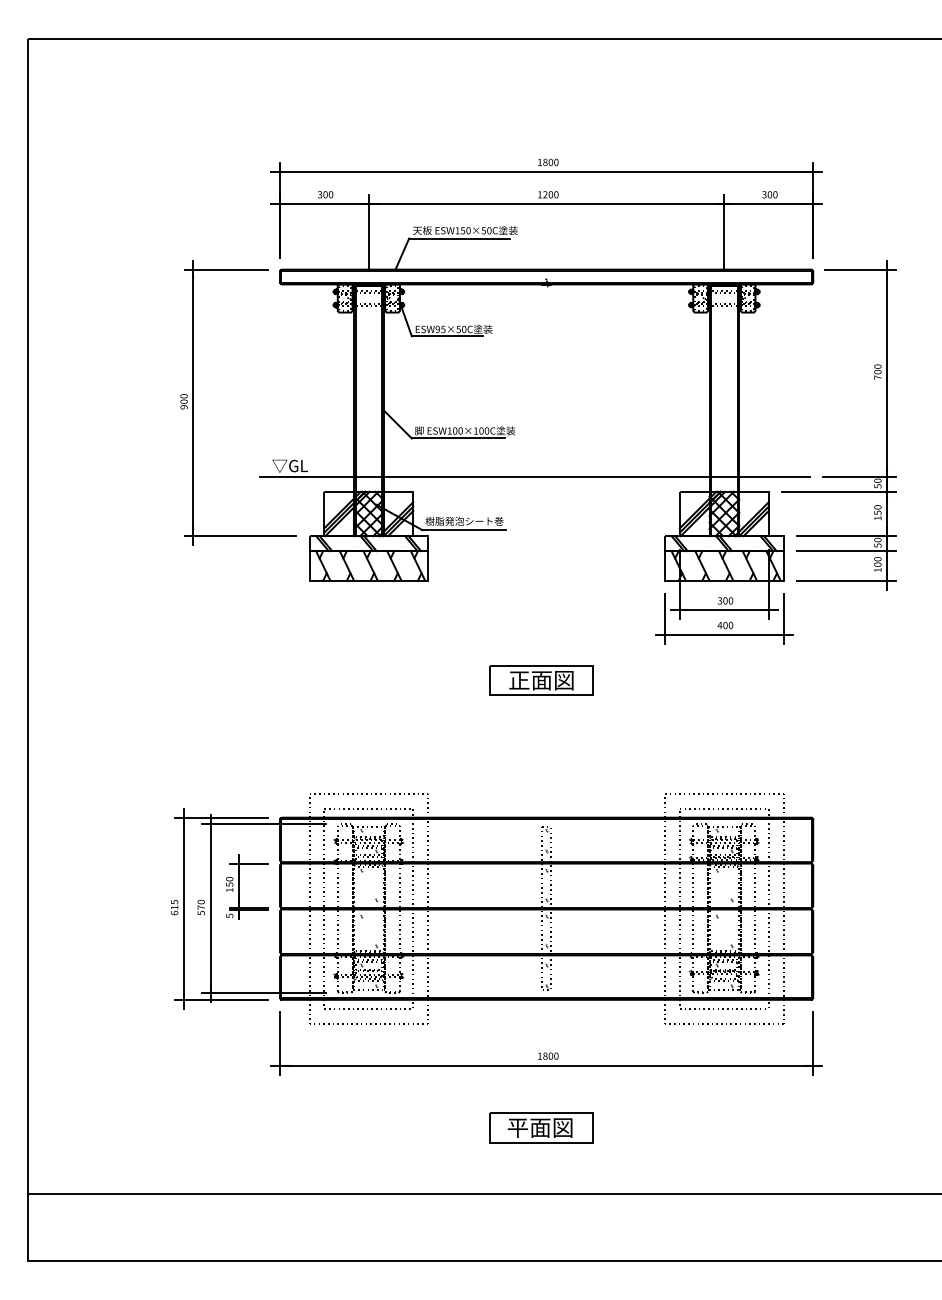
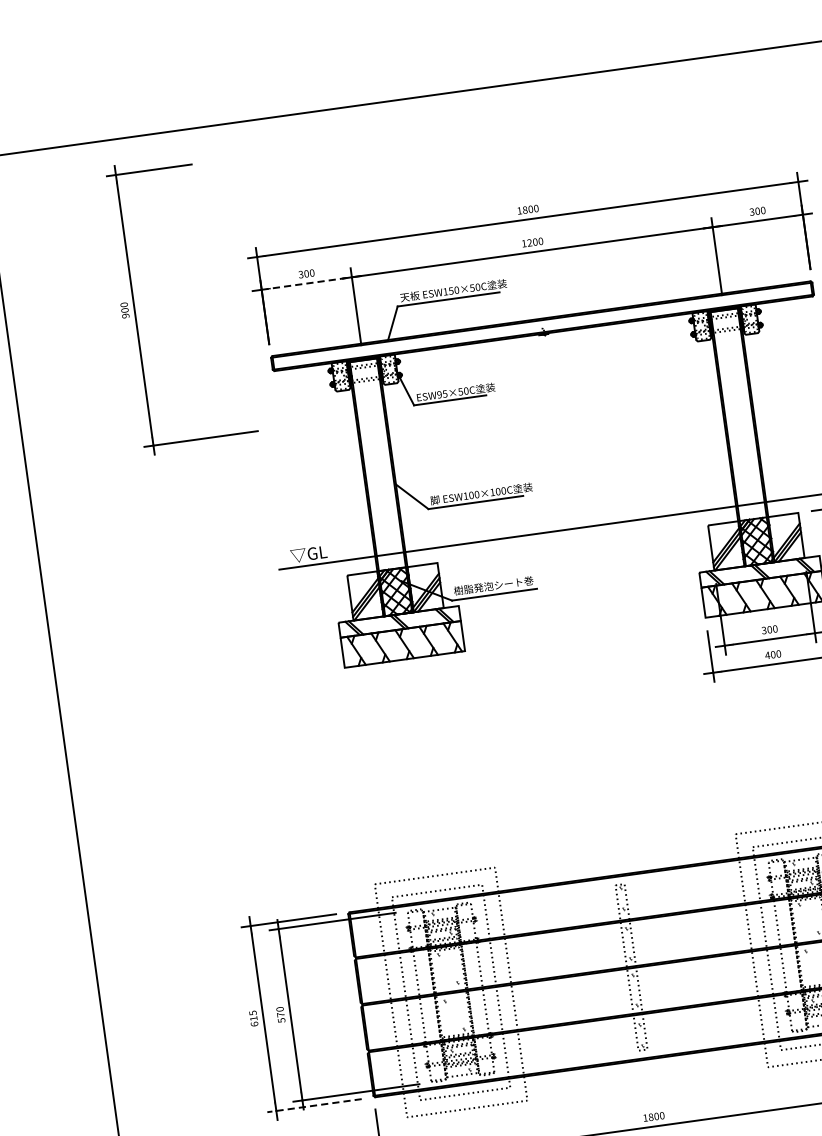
line: (324, 204) -> (306, 283), solid -> dashed
part: (193, 402) -> (134, 309), moved
part: (541, 680) -> (594, 736), removed
part: (239, 886) -> (316, 988), removed
line: (221, 999) -> (314, 1105), solid -> dashed

